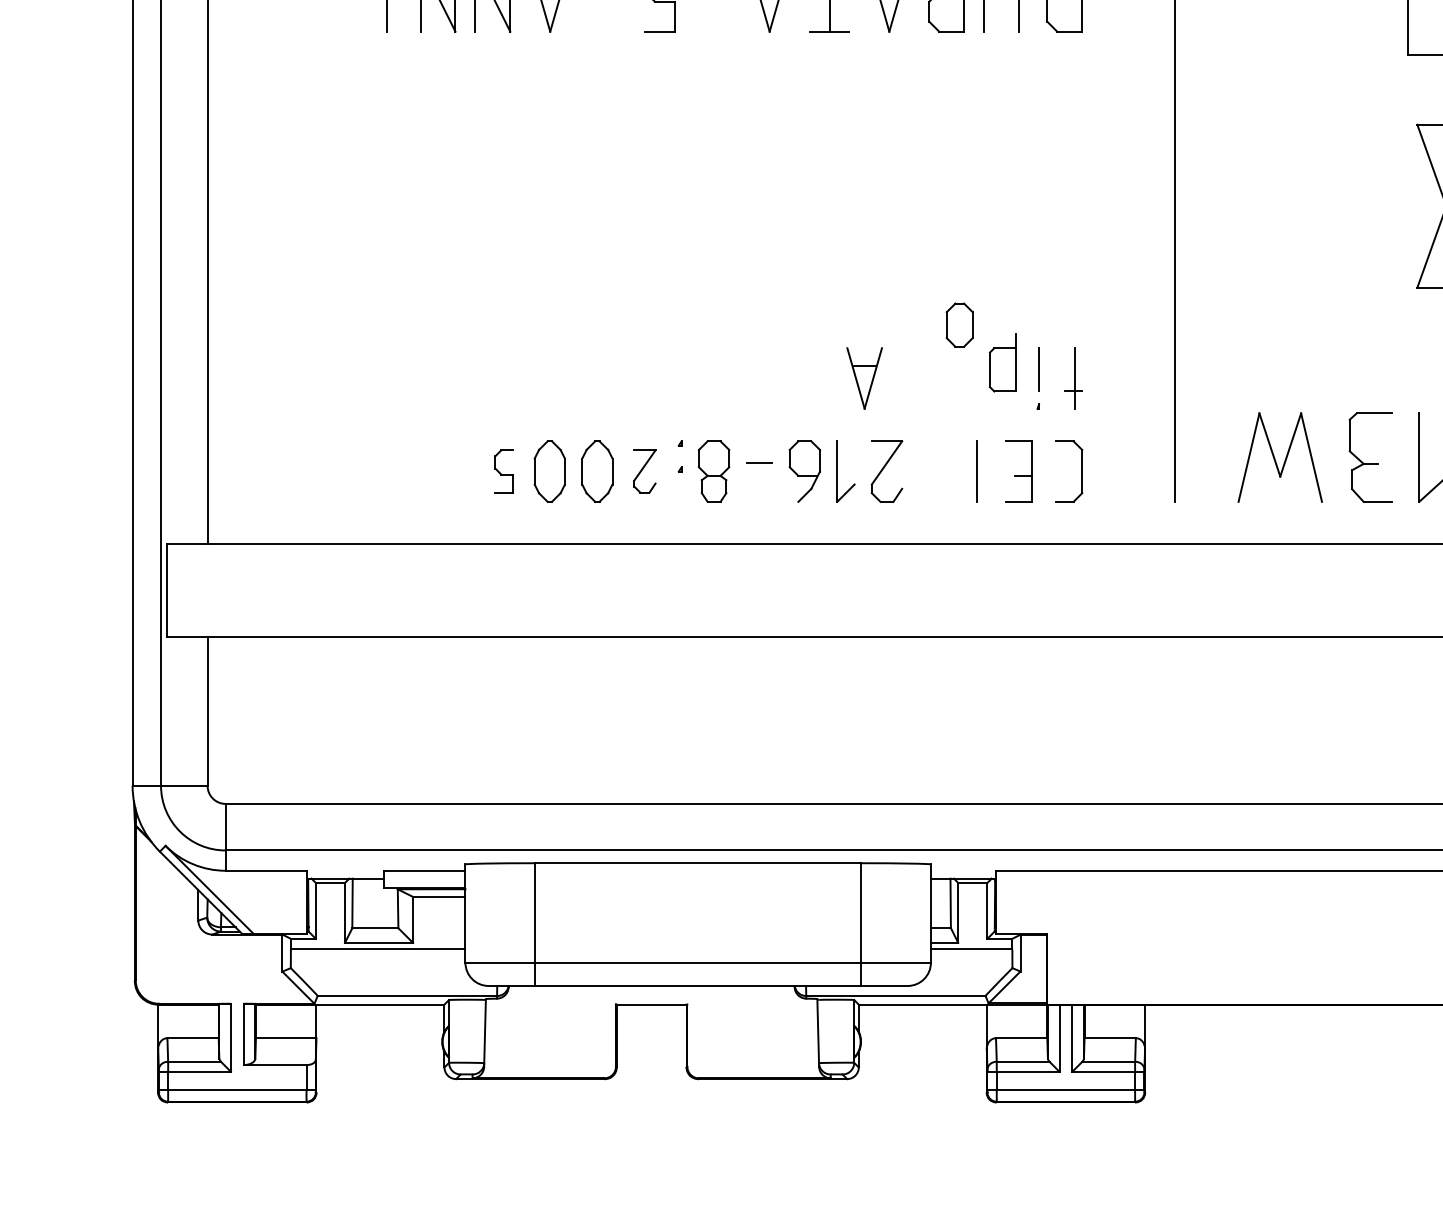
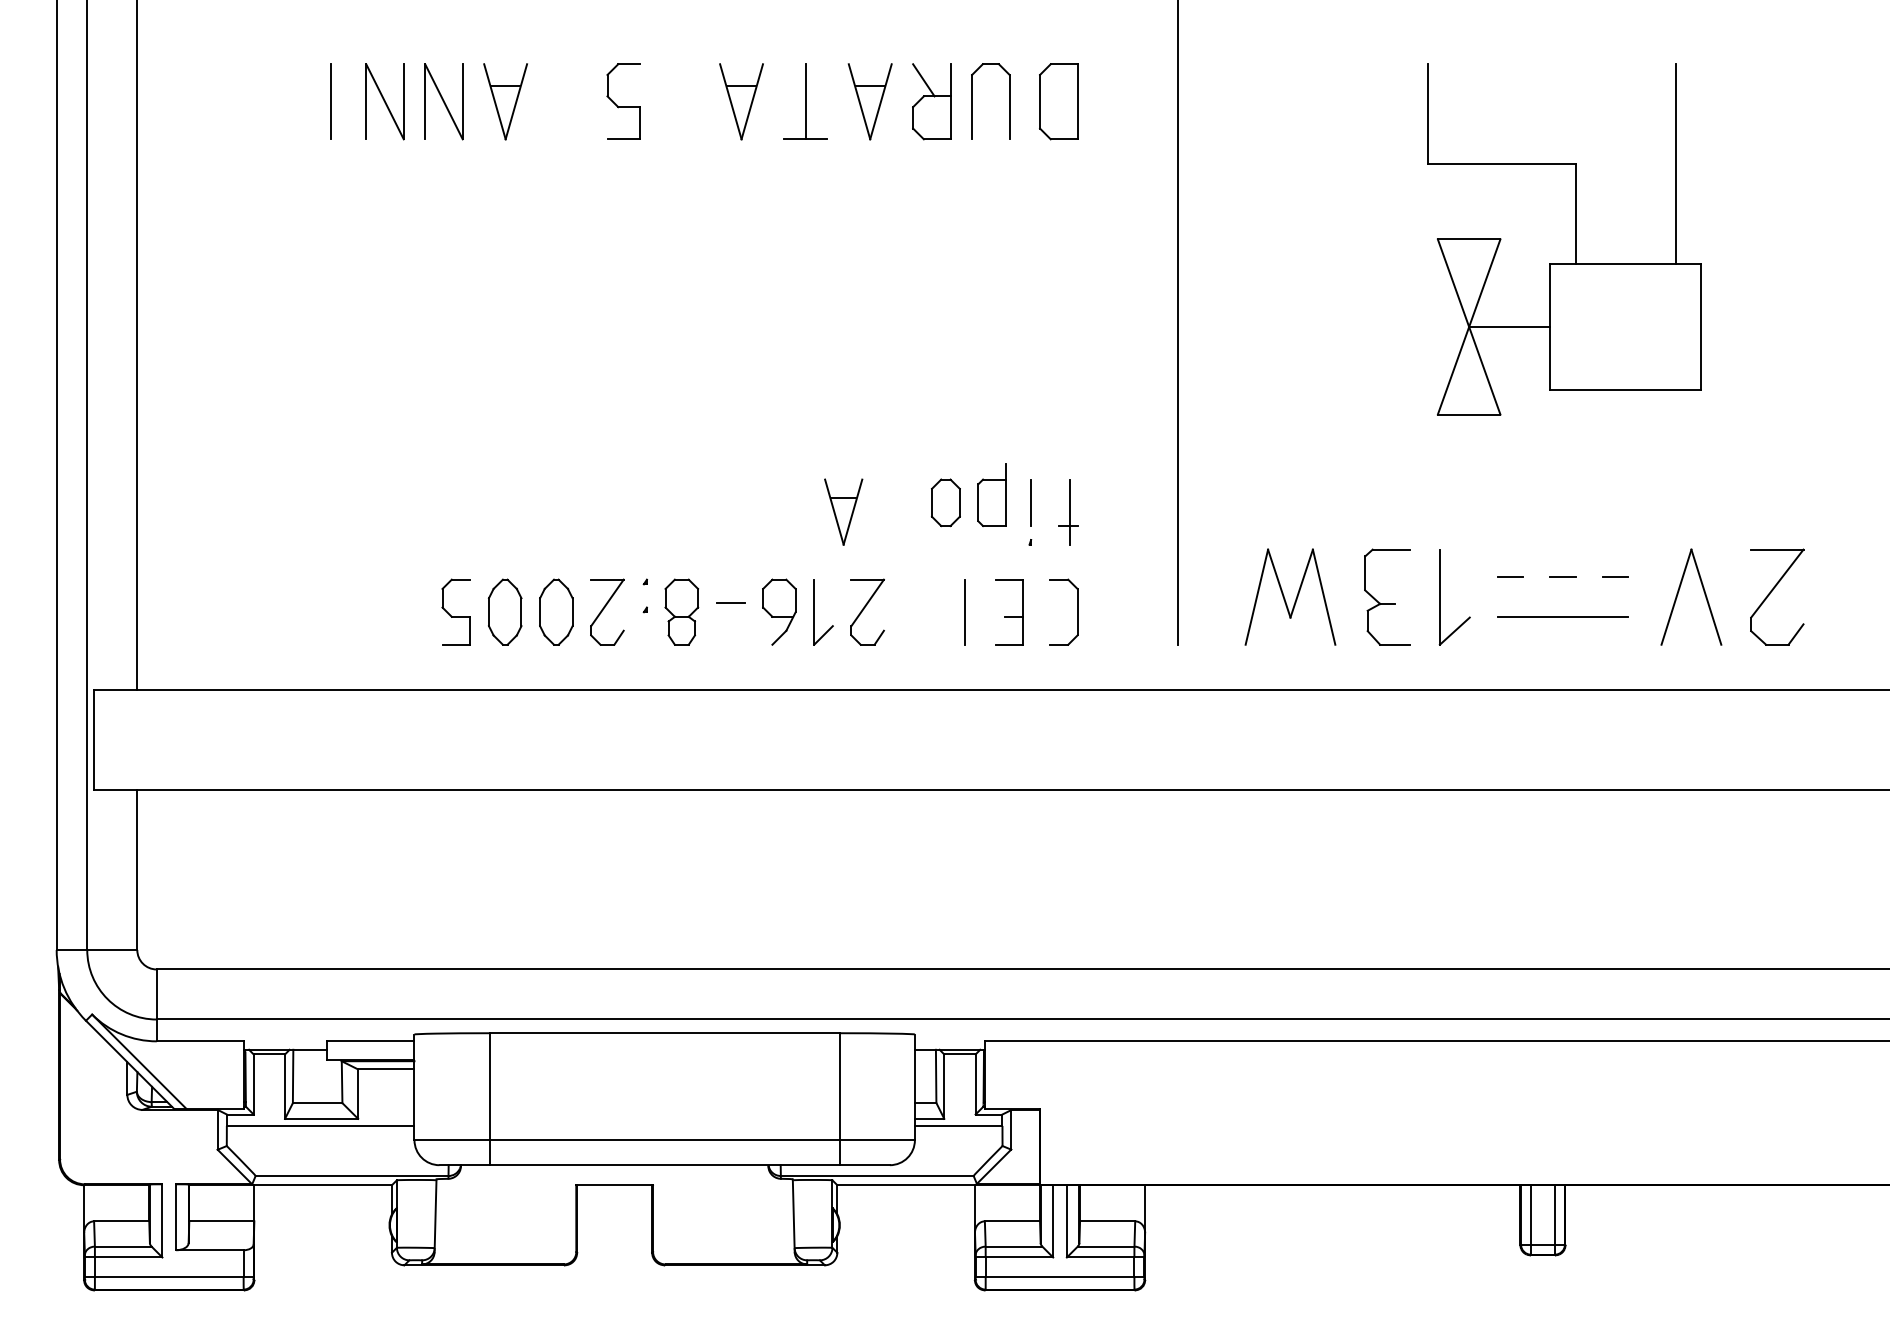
part: (959, 324) -> (945, 502), moved
part: (503, 470) -> (455, 611), size x1.43
part: (644, 470) -> (607, 611), size x1.43

